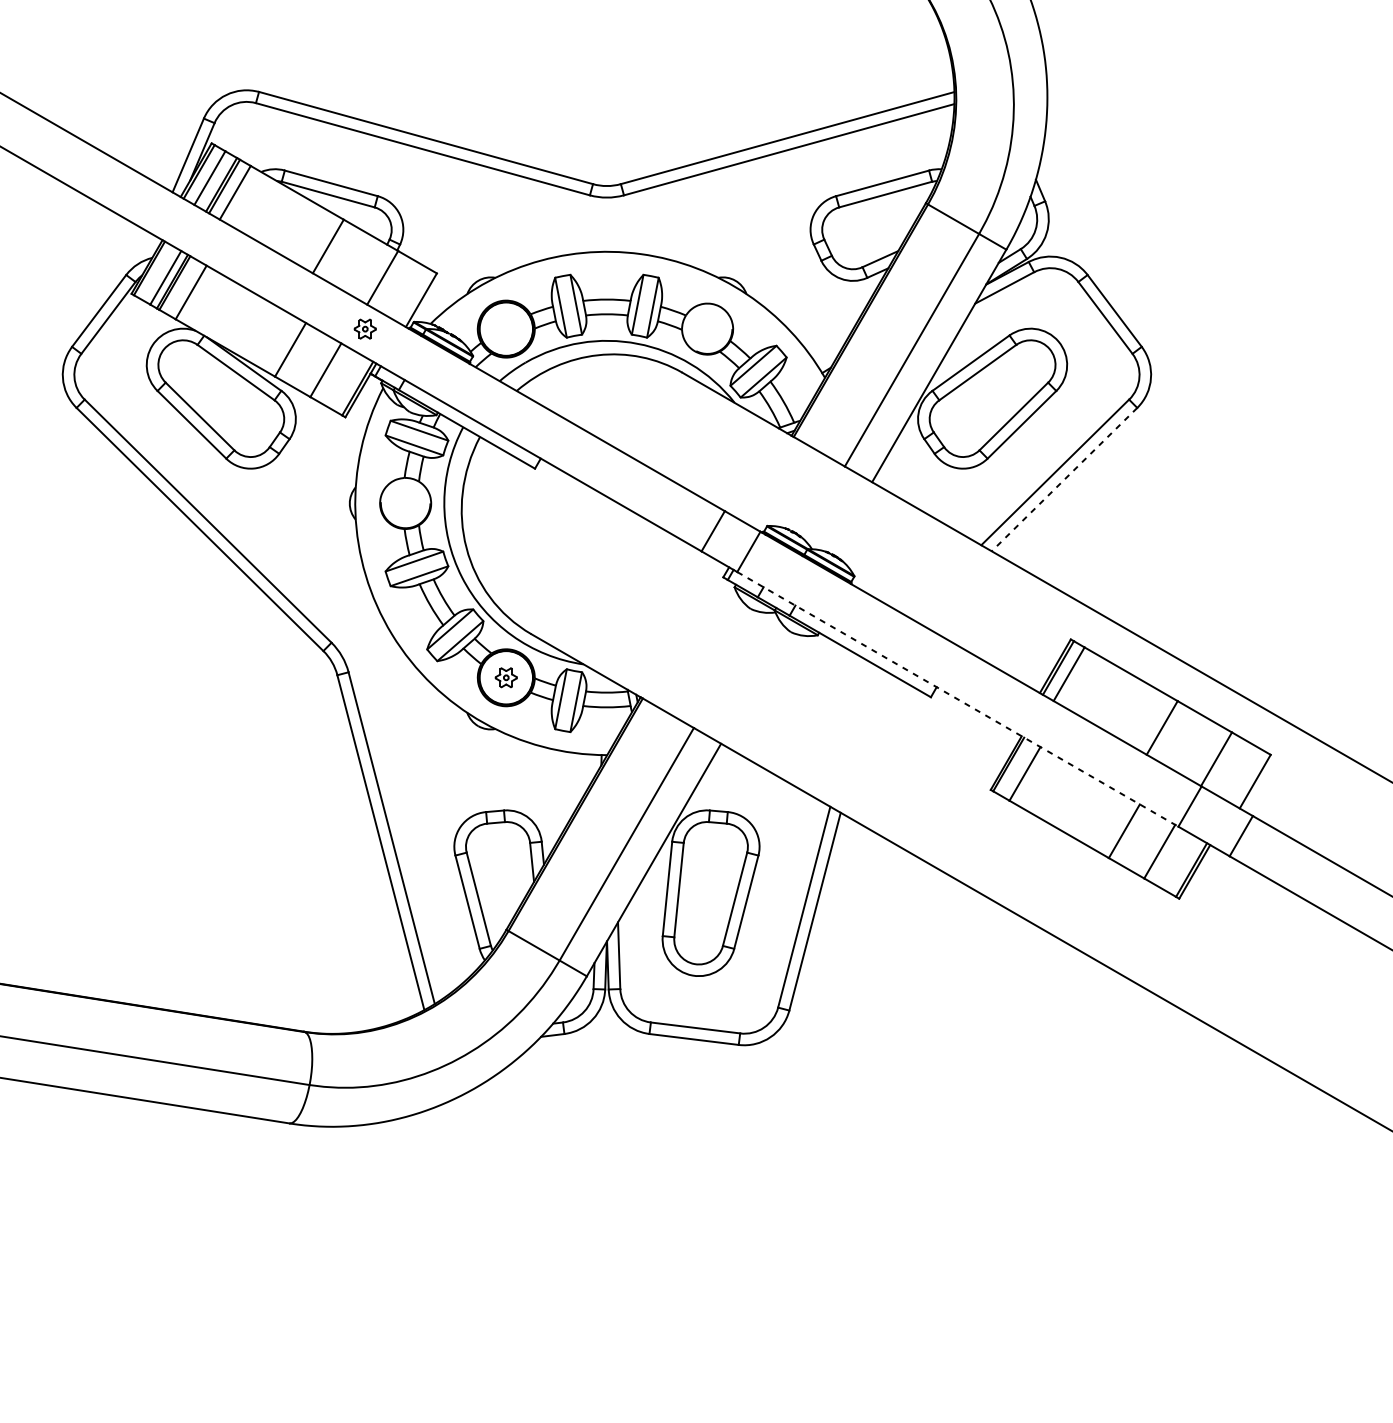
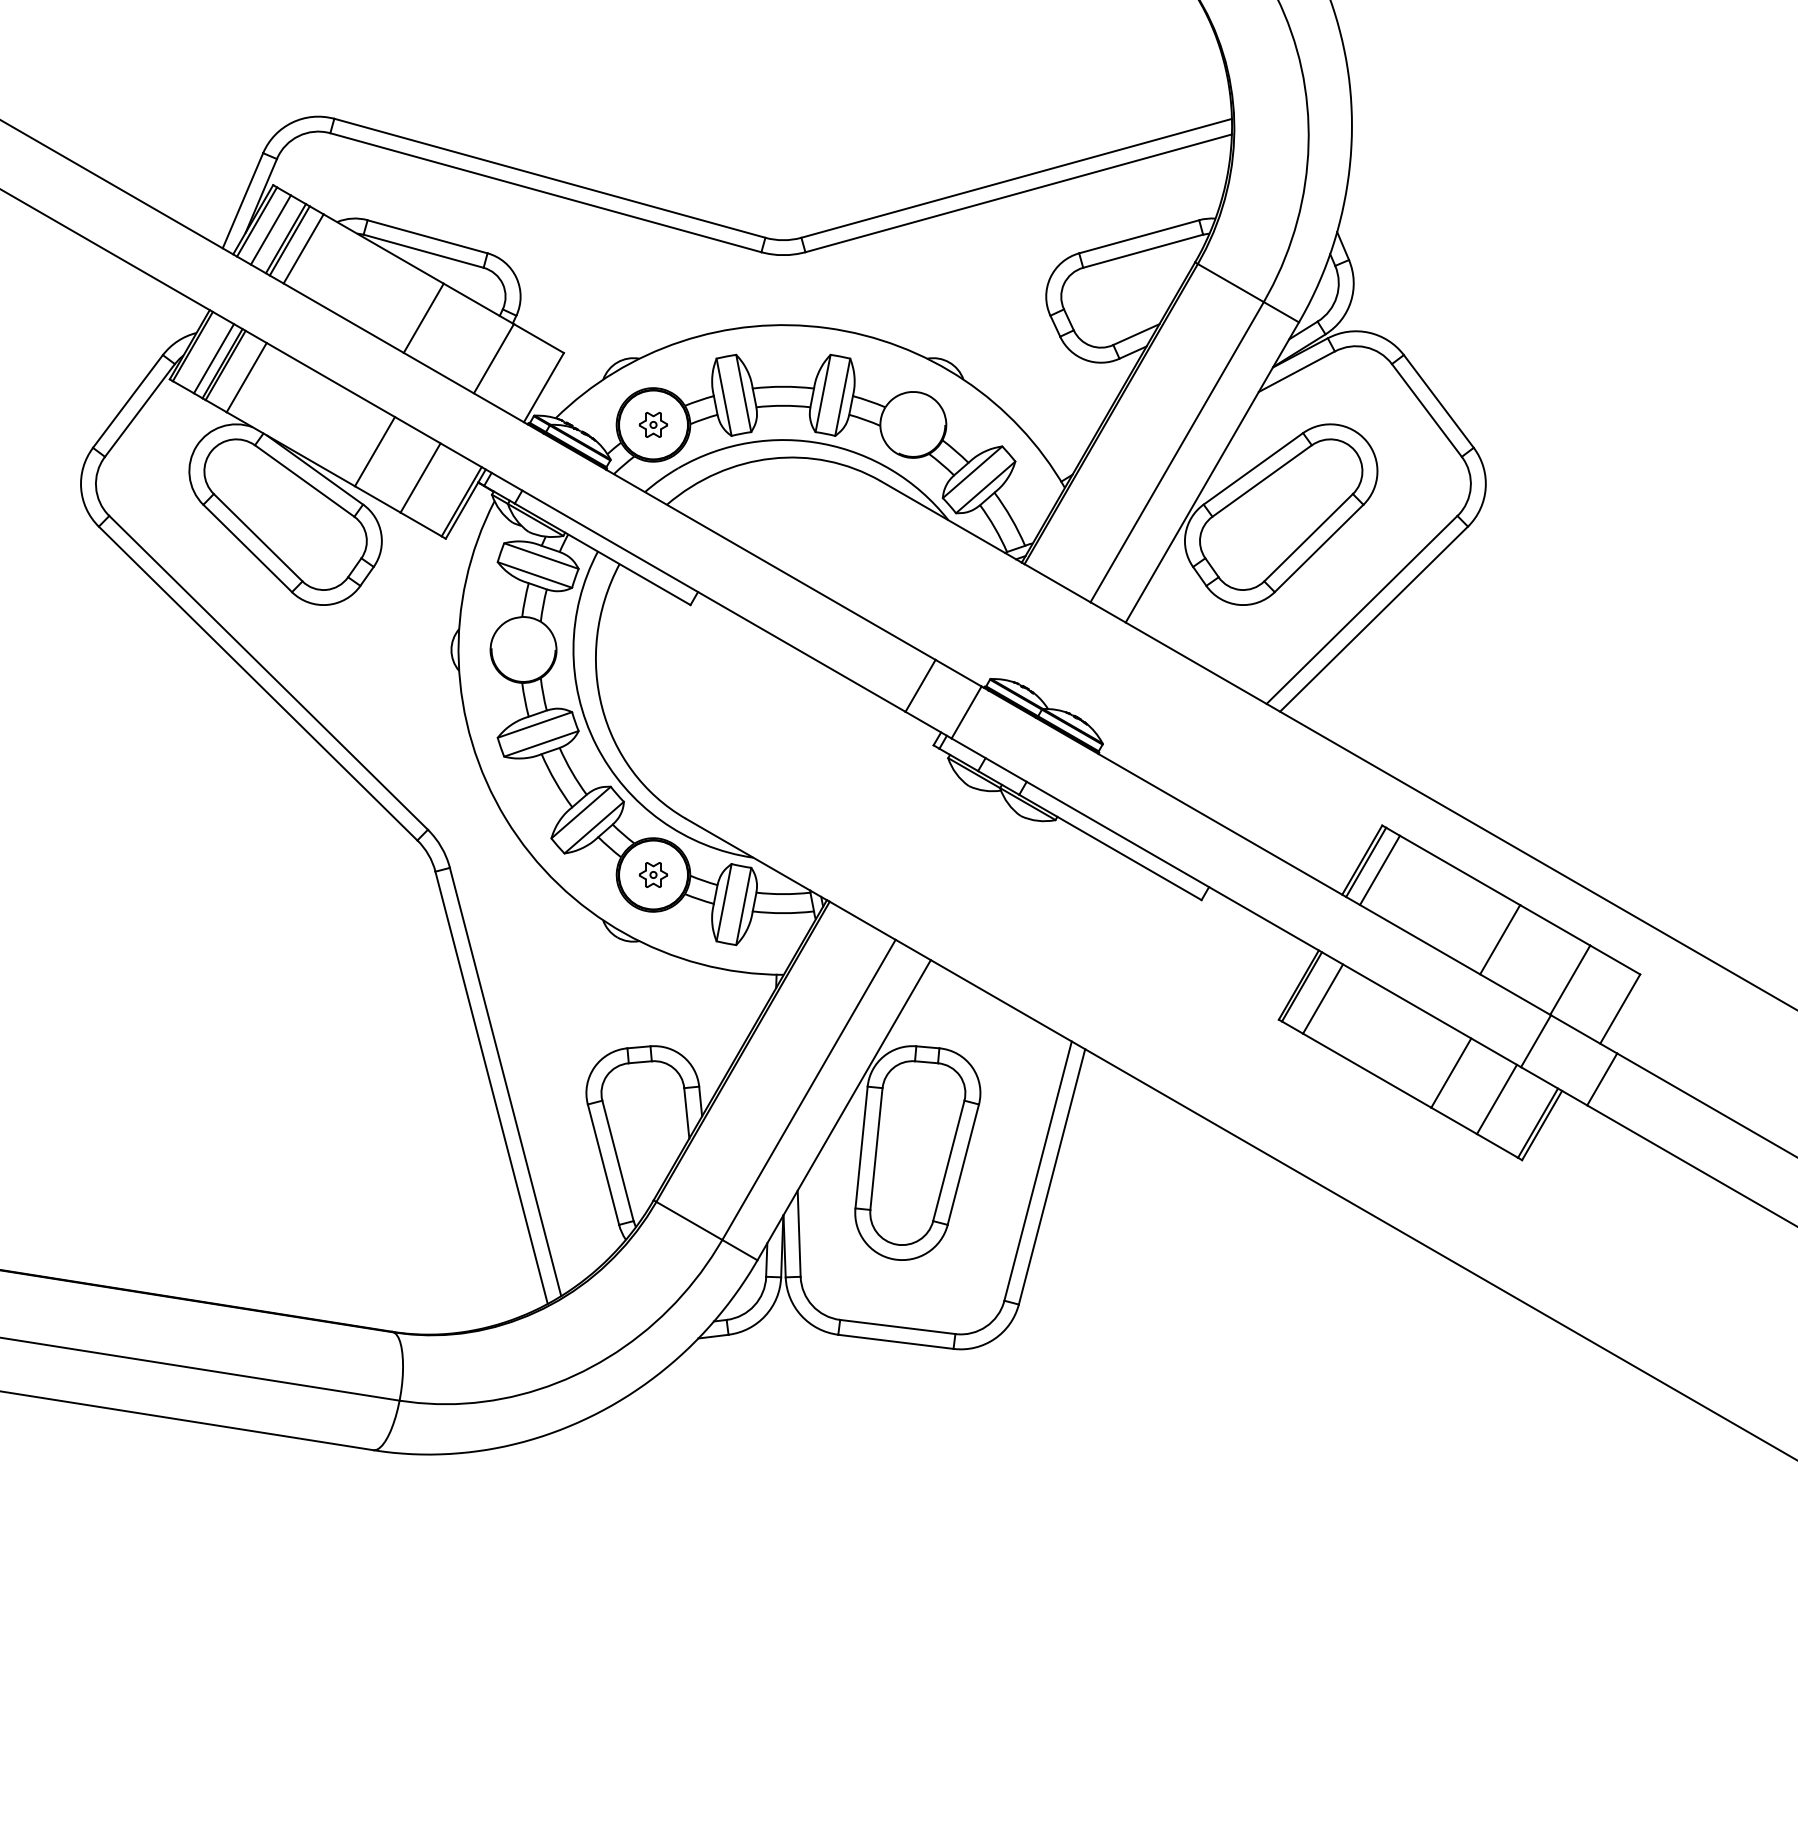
part: (364, 328) -> (652, 424), moved
line: (1064, 479) -> (1374, 619), dashed -> solid
line: (957, 699) -> (1236, 902), dashed -> solid

